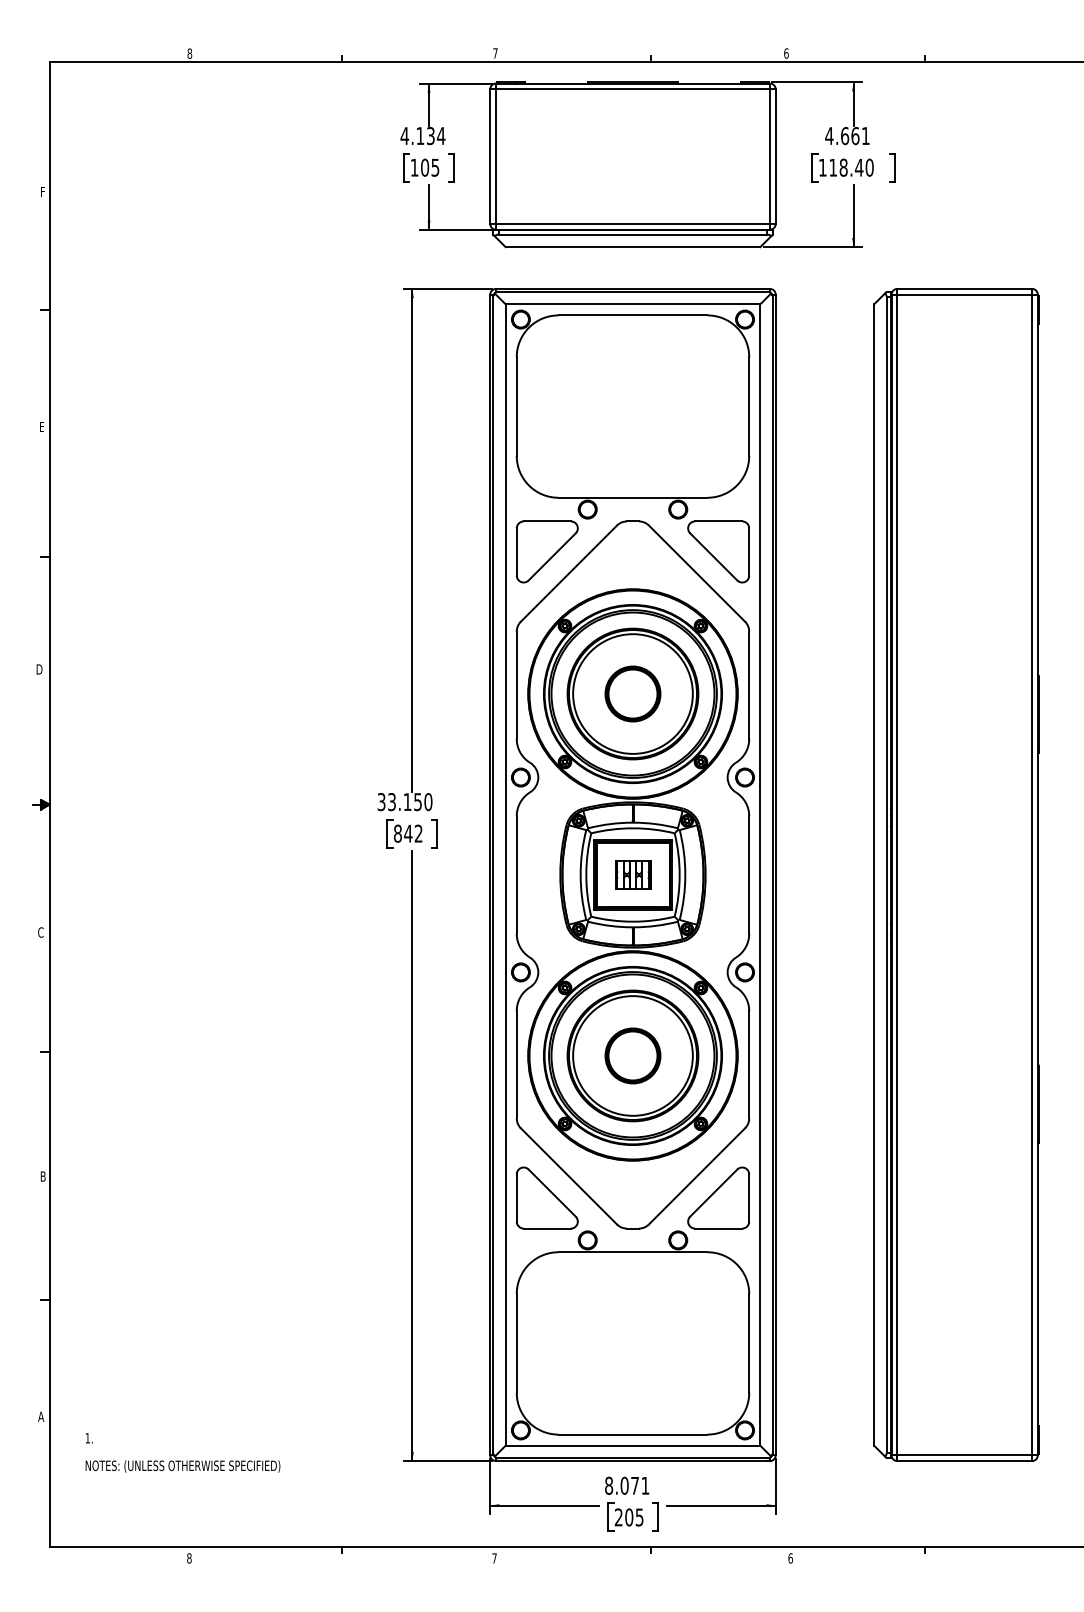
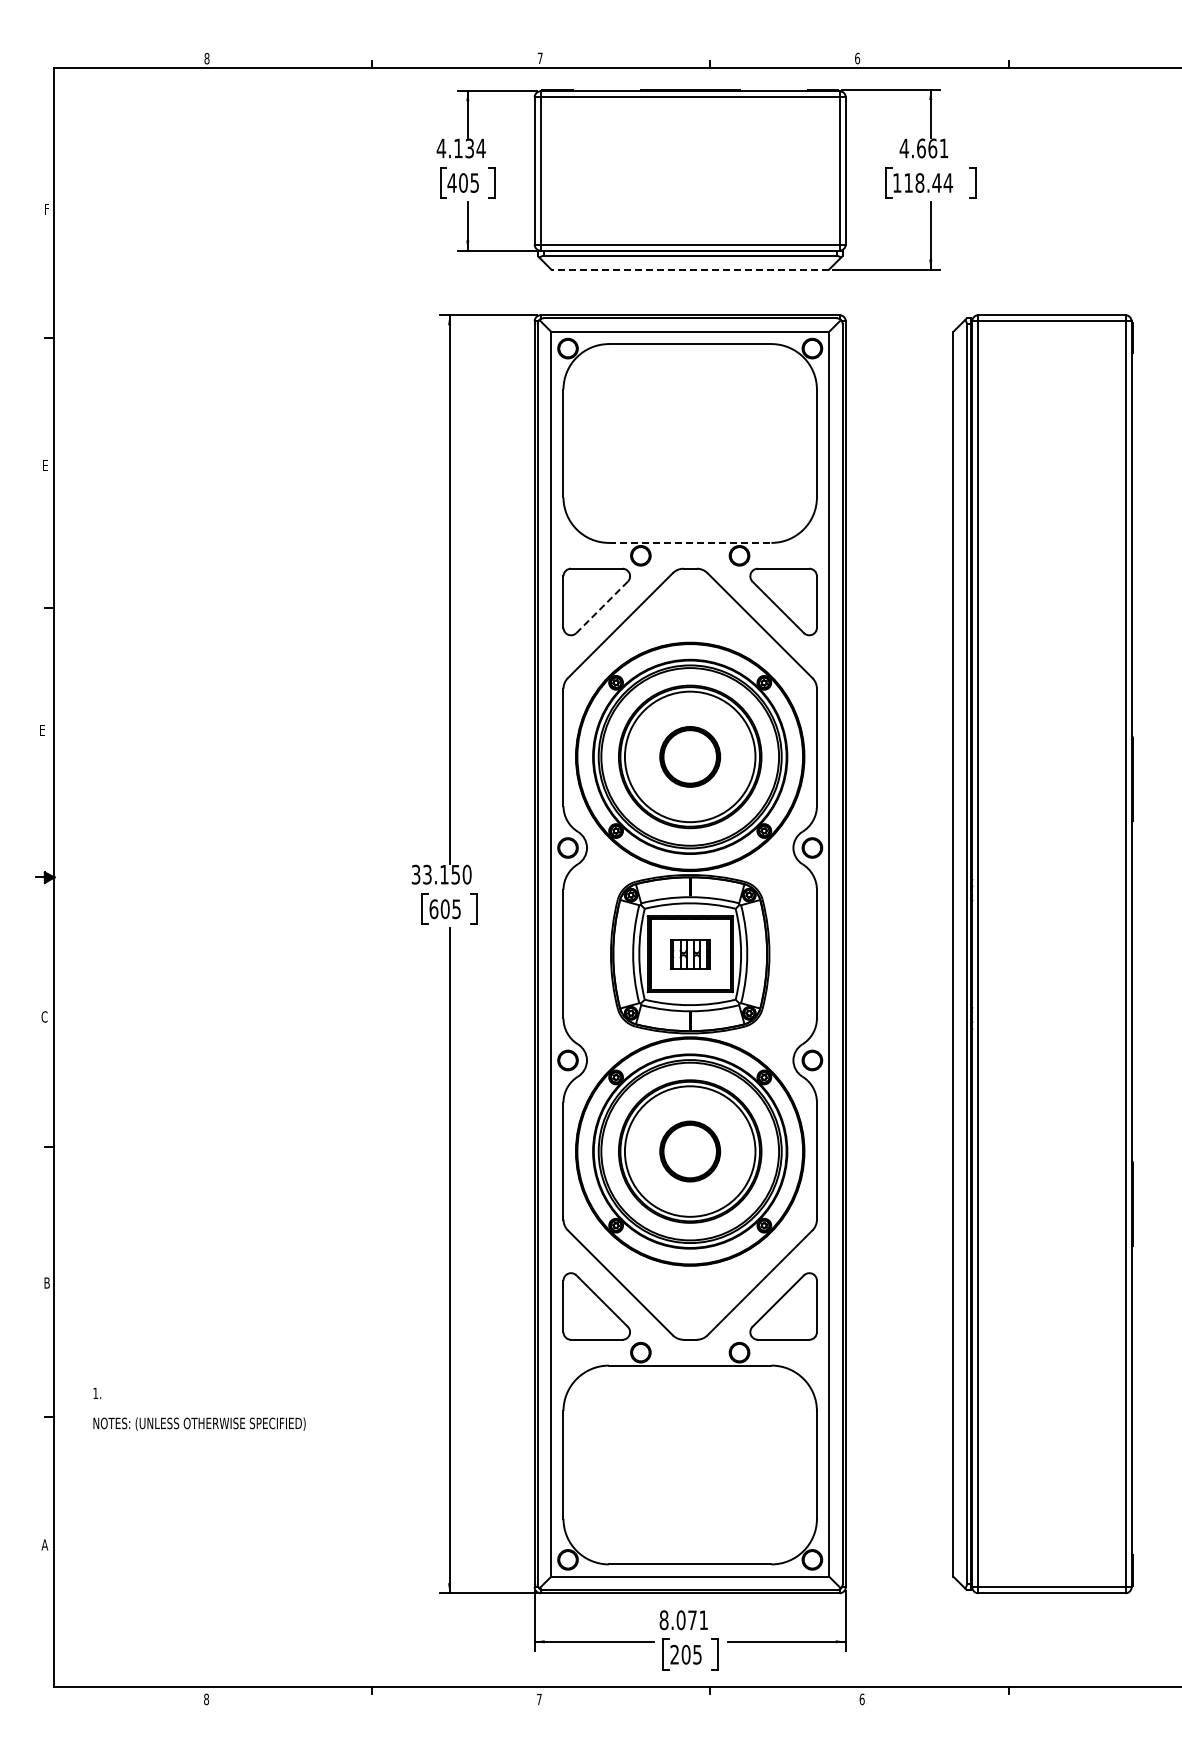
text: (414, 167) -> (451, 182), 105 -> 405
text: (868, 167) -> (947, 182), 118.40 -> 118.44
line: (633, 247) -> (690, 269), solid -> dashed
line: (633, 497) -> (690, 542), solid -> dashed
line: (551, 557) -> (601, 607), solid -> dashed
text: (39, 668) -> (43, 729), D -> E
text: (407, 833) -> (444, 909), 842 -> 605
text: (182, 1452) -> (199, 1408), moved

